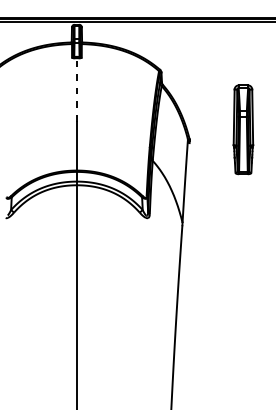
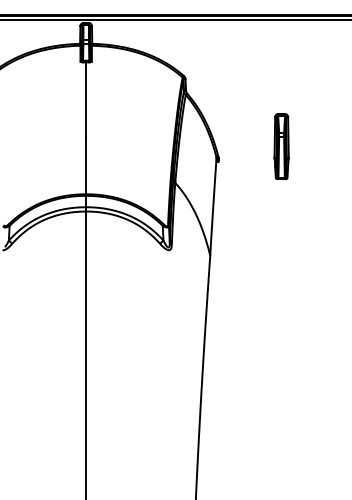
line: (77, 89) -> (86, 99), dashed -> solid
part: (243, 129) -> (281, 146), size x0.62

